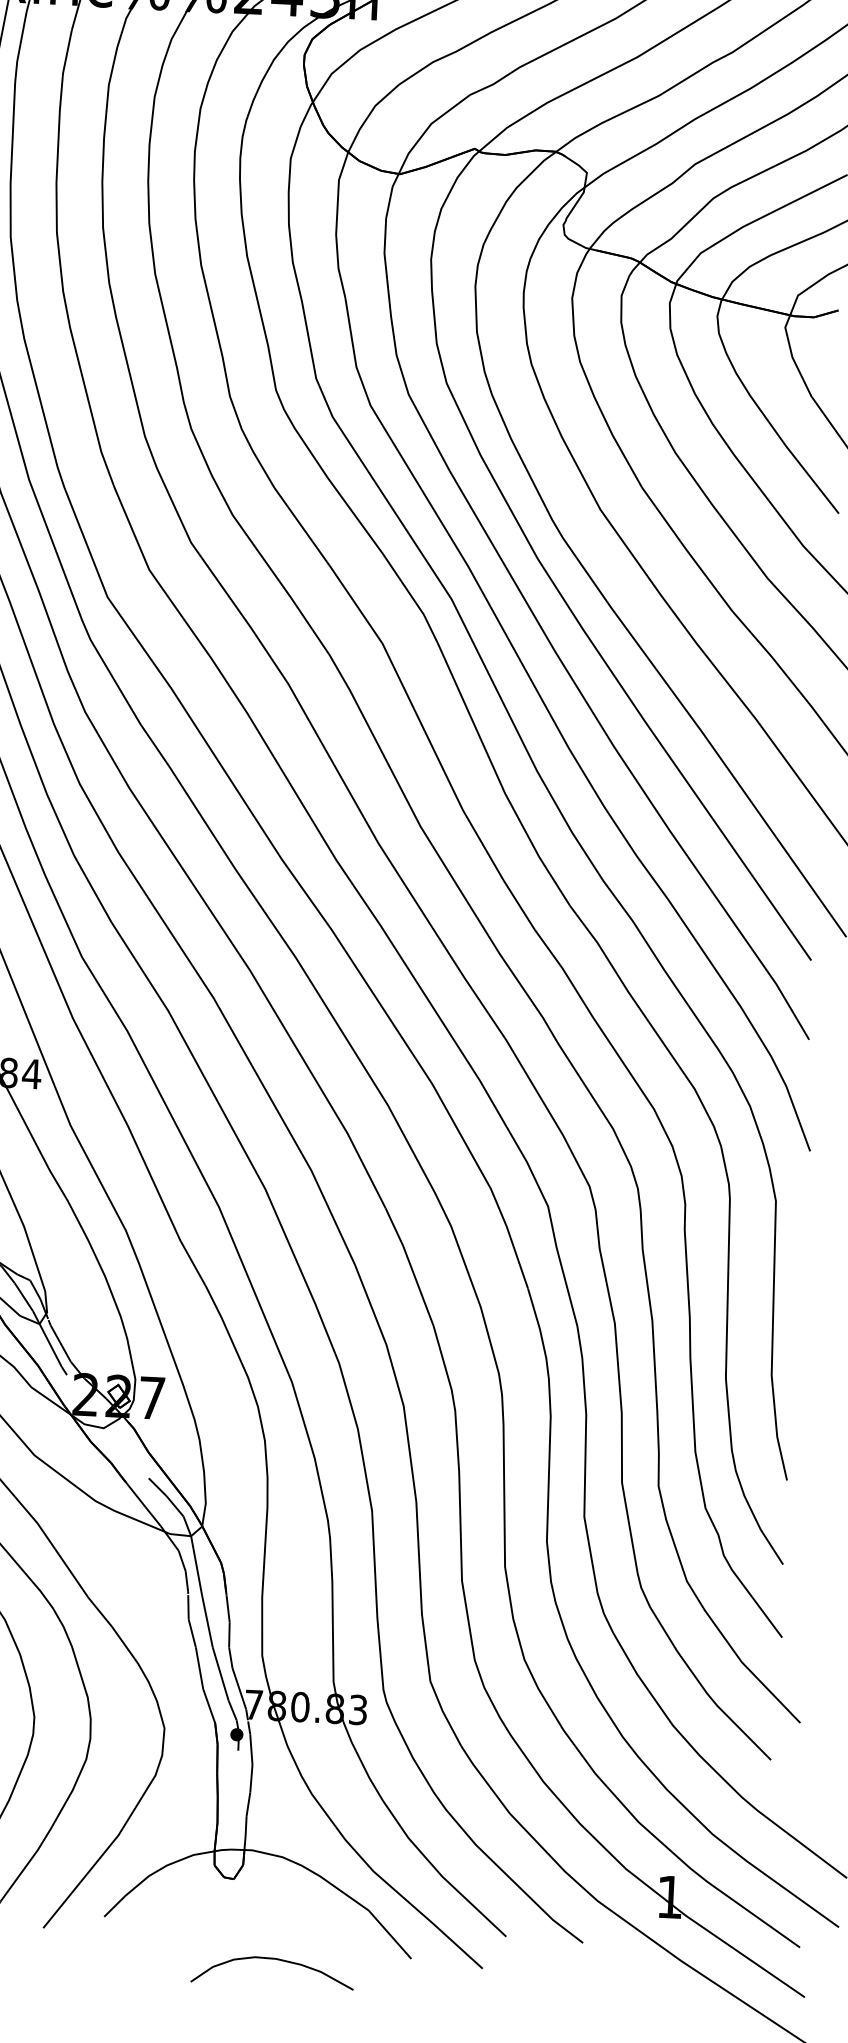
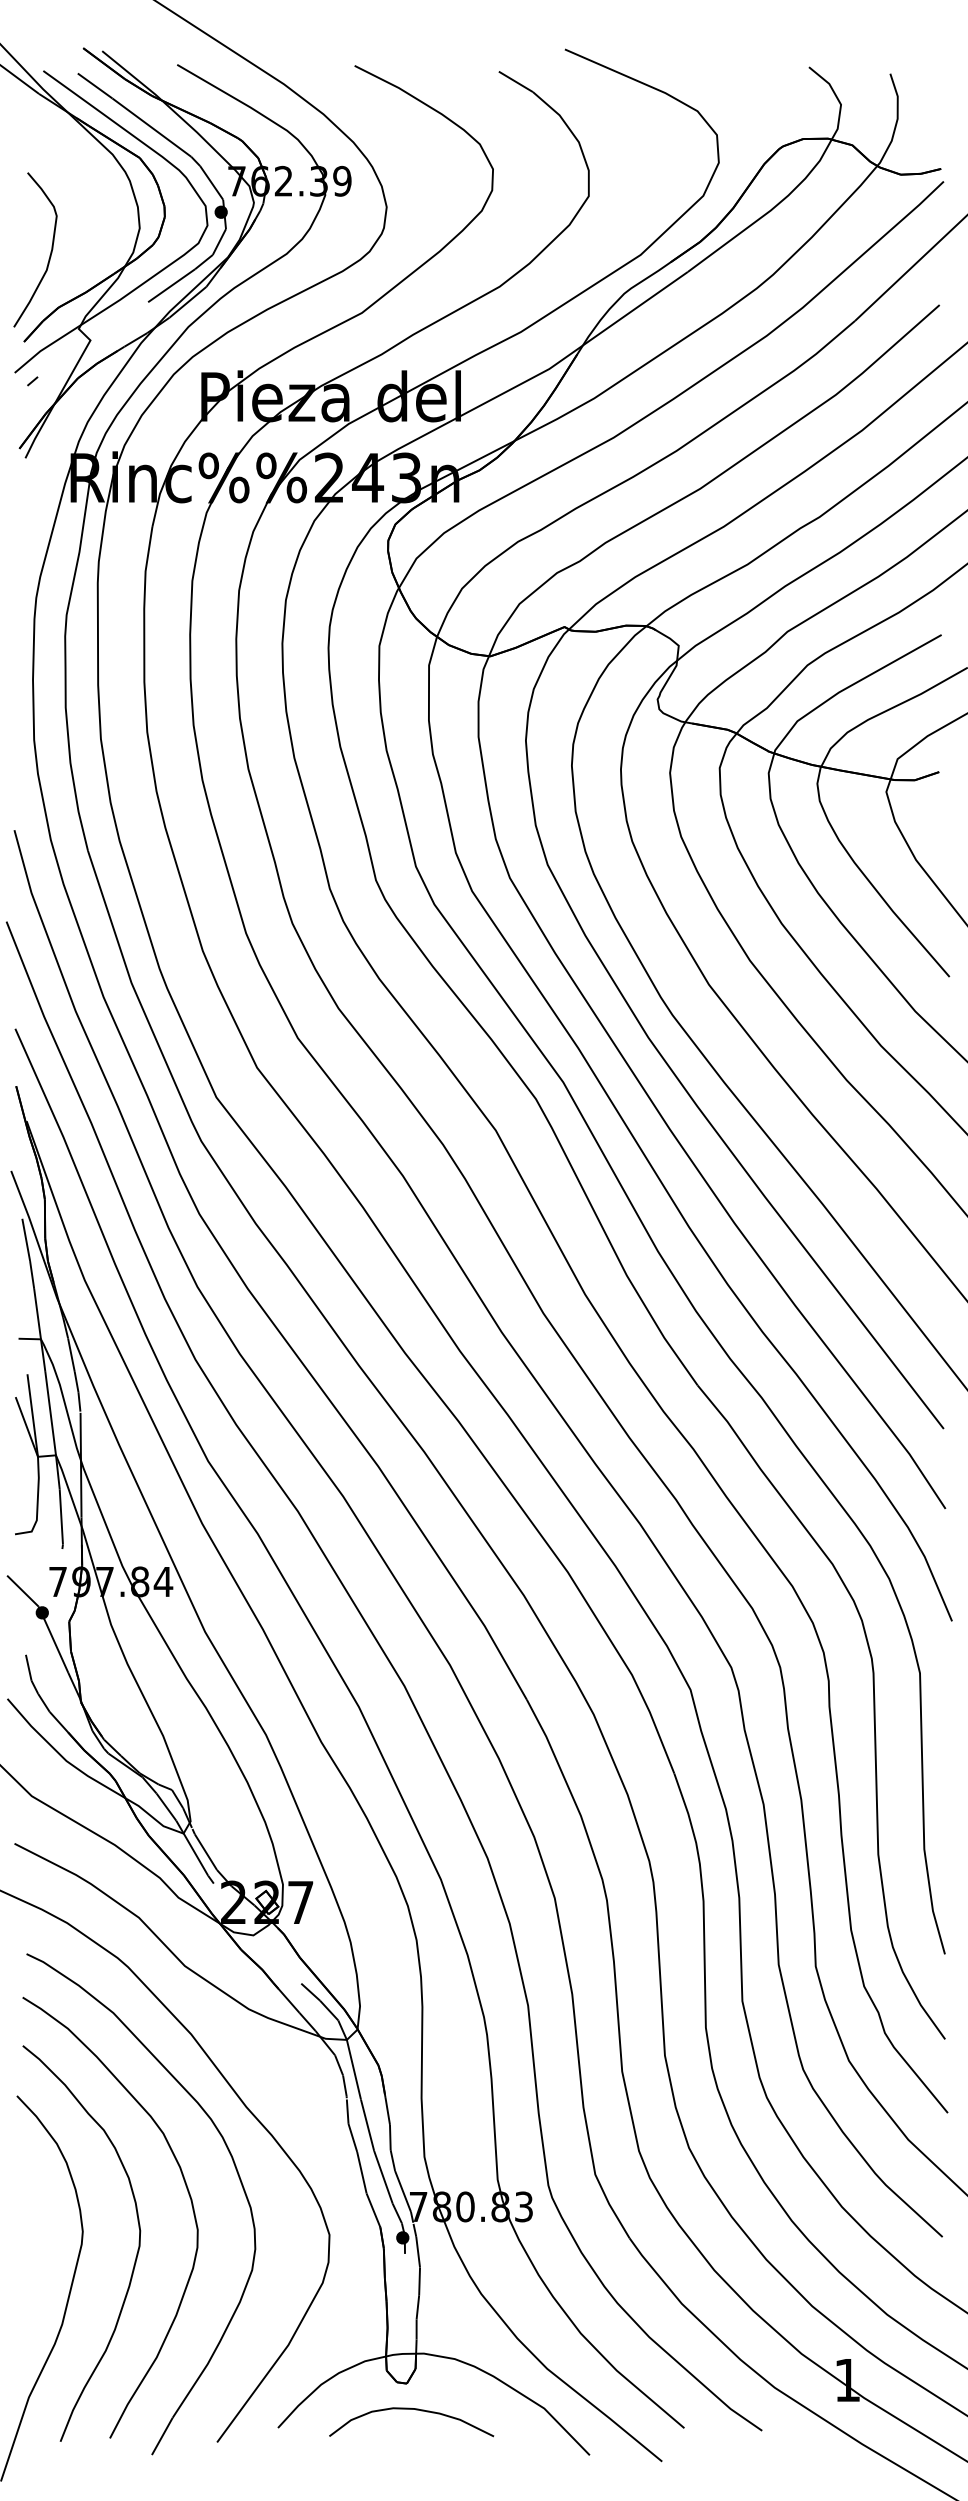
curve: (277, 1960) -> (415, 2410), moved

